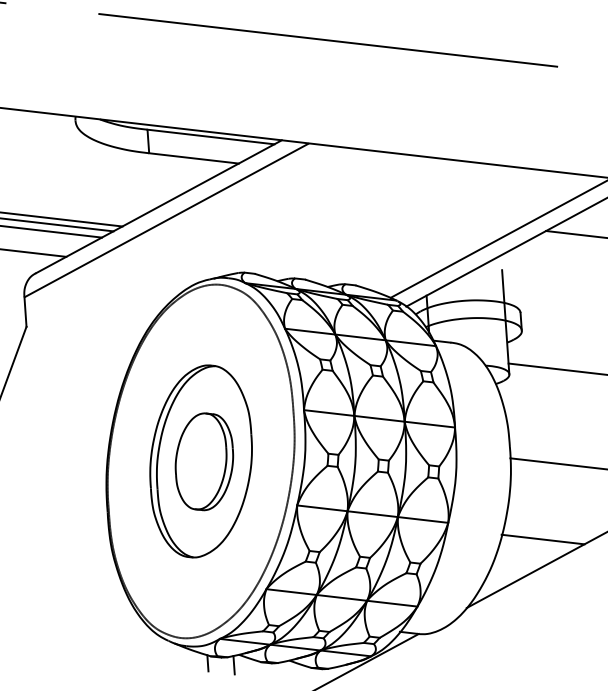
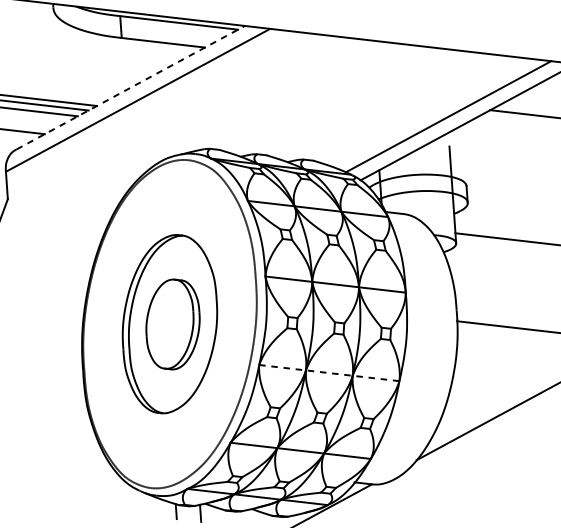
line: (158, 206) -> (130, 87), solid -> dashed
line: (373, 514) -> (330, 373), solid -> dashed
line: (542, 539) -> (486, 396), removed

